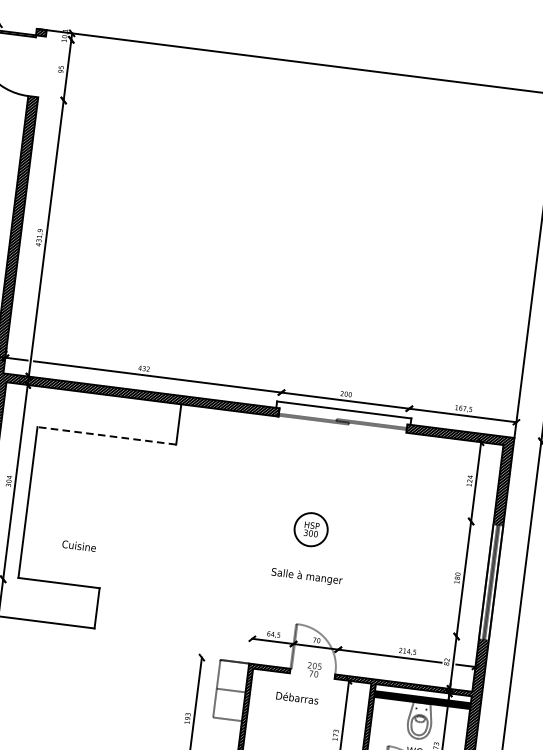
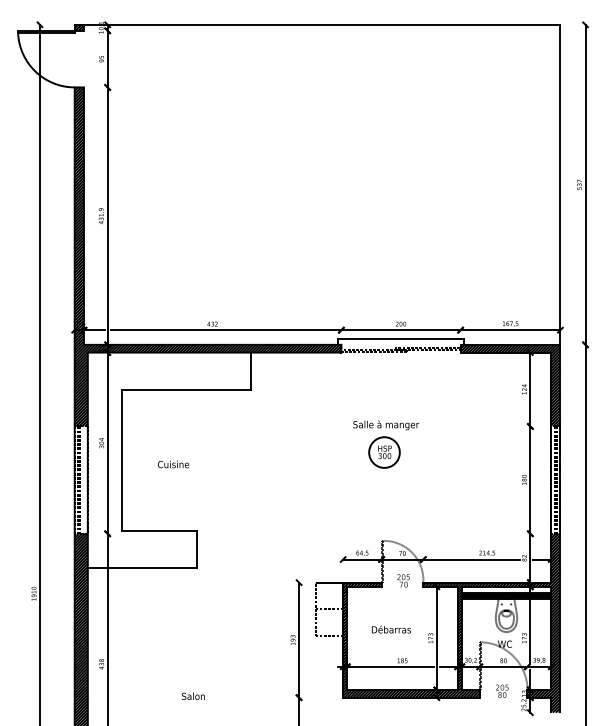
line: (107, 436) -> (186, 390), dashed -> solid
text: (79, 546) -> (173, 464), moved
text: (307, 577) -> (386, 425), moved
text: (296, 697) -> (390, 629), moved

